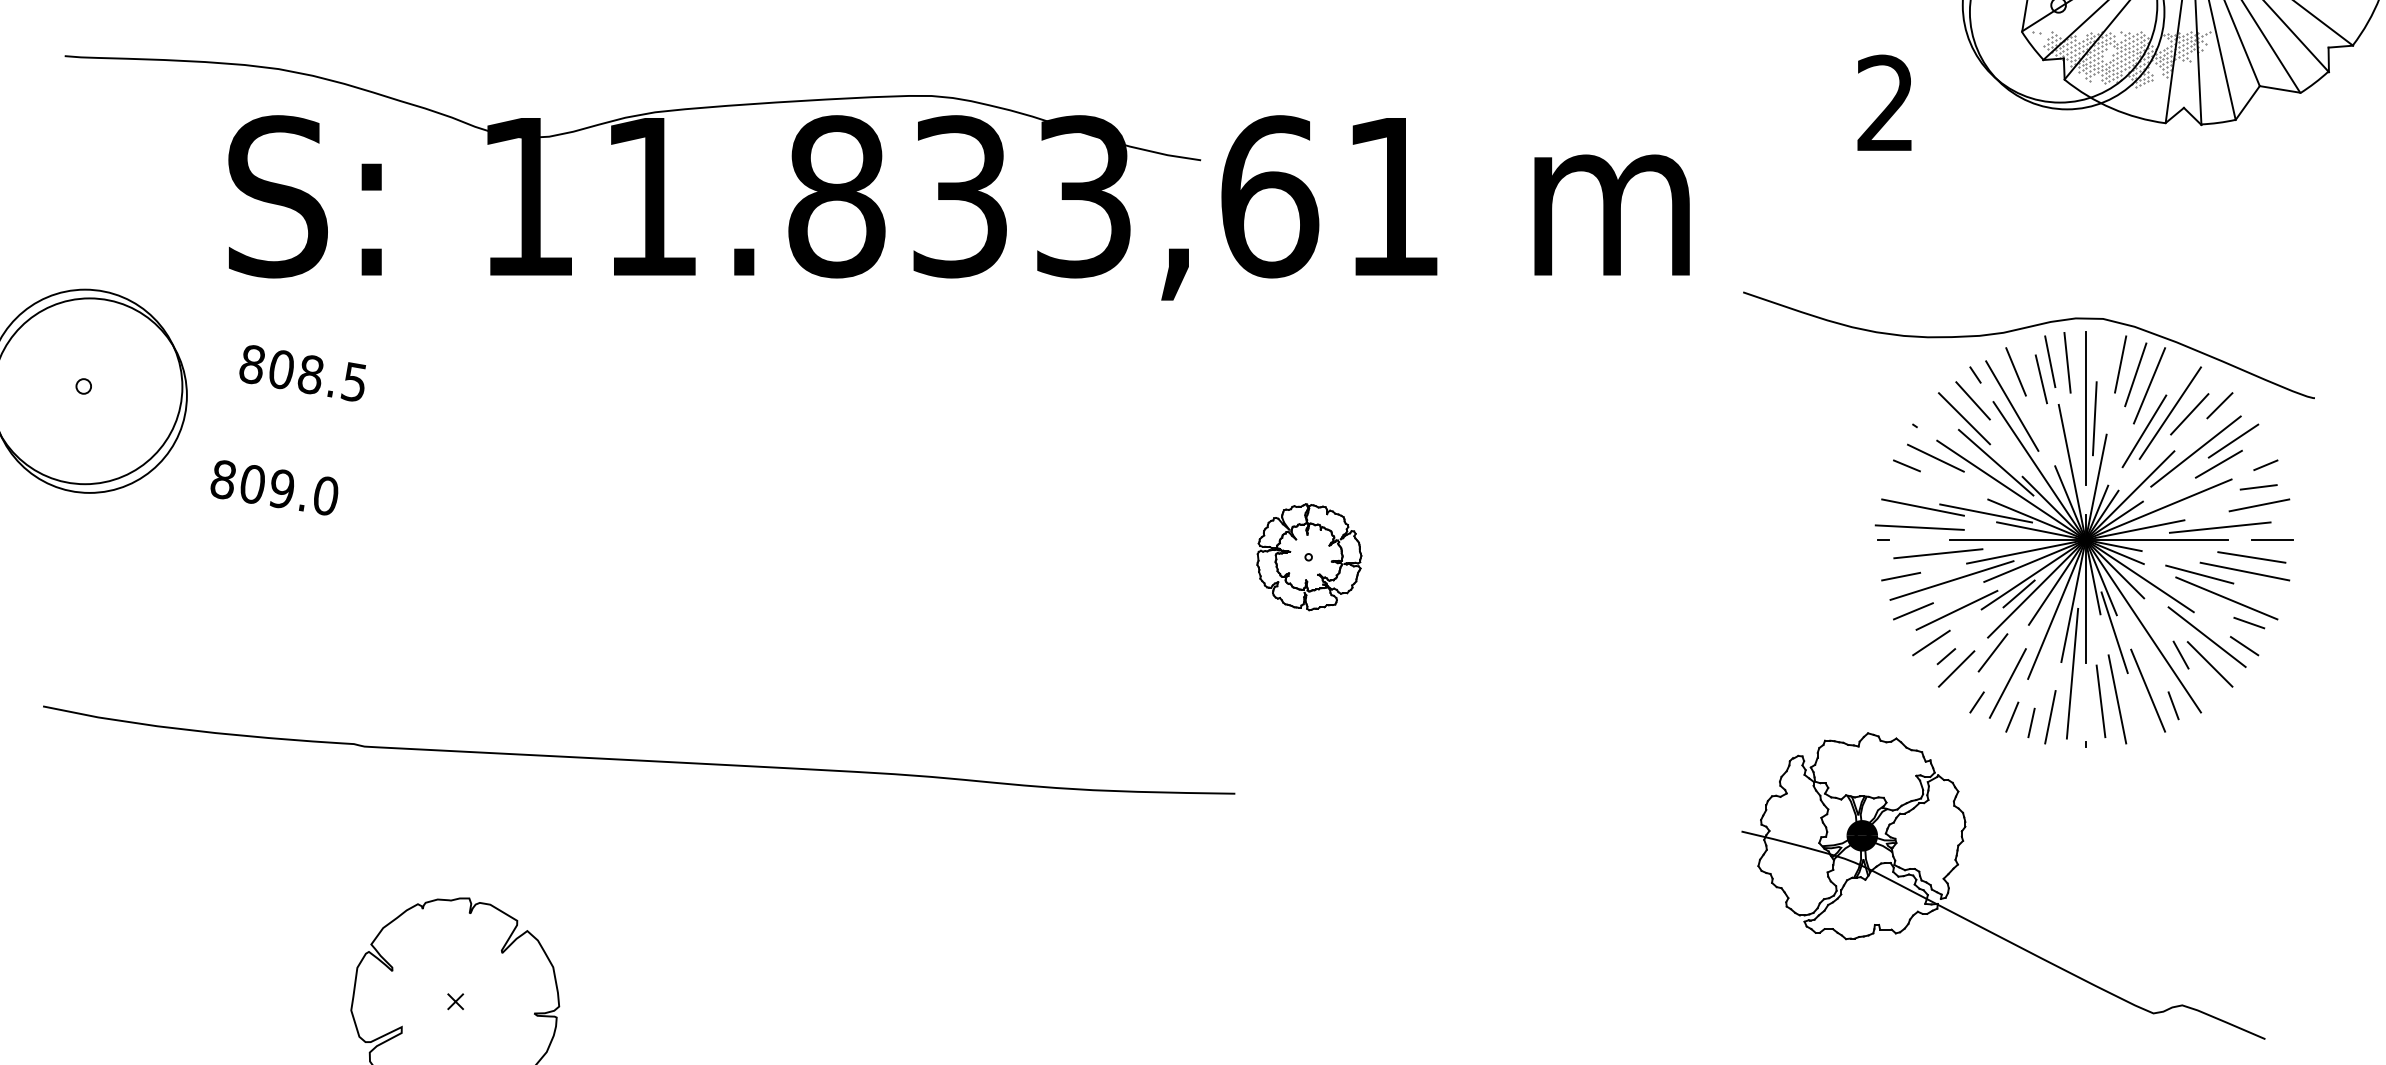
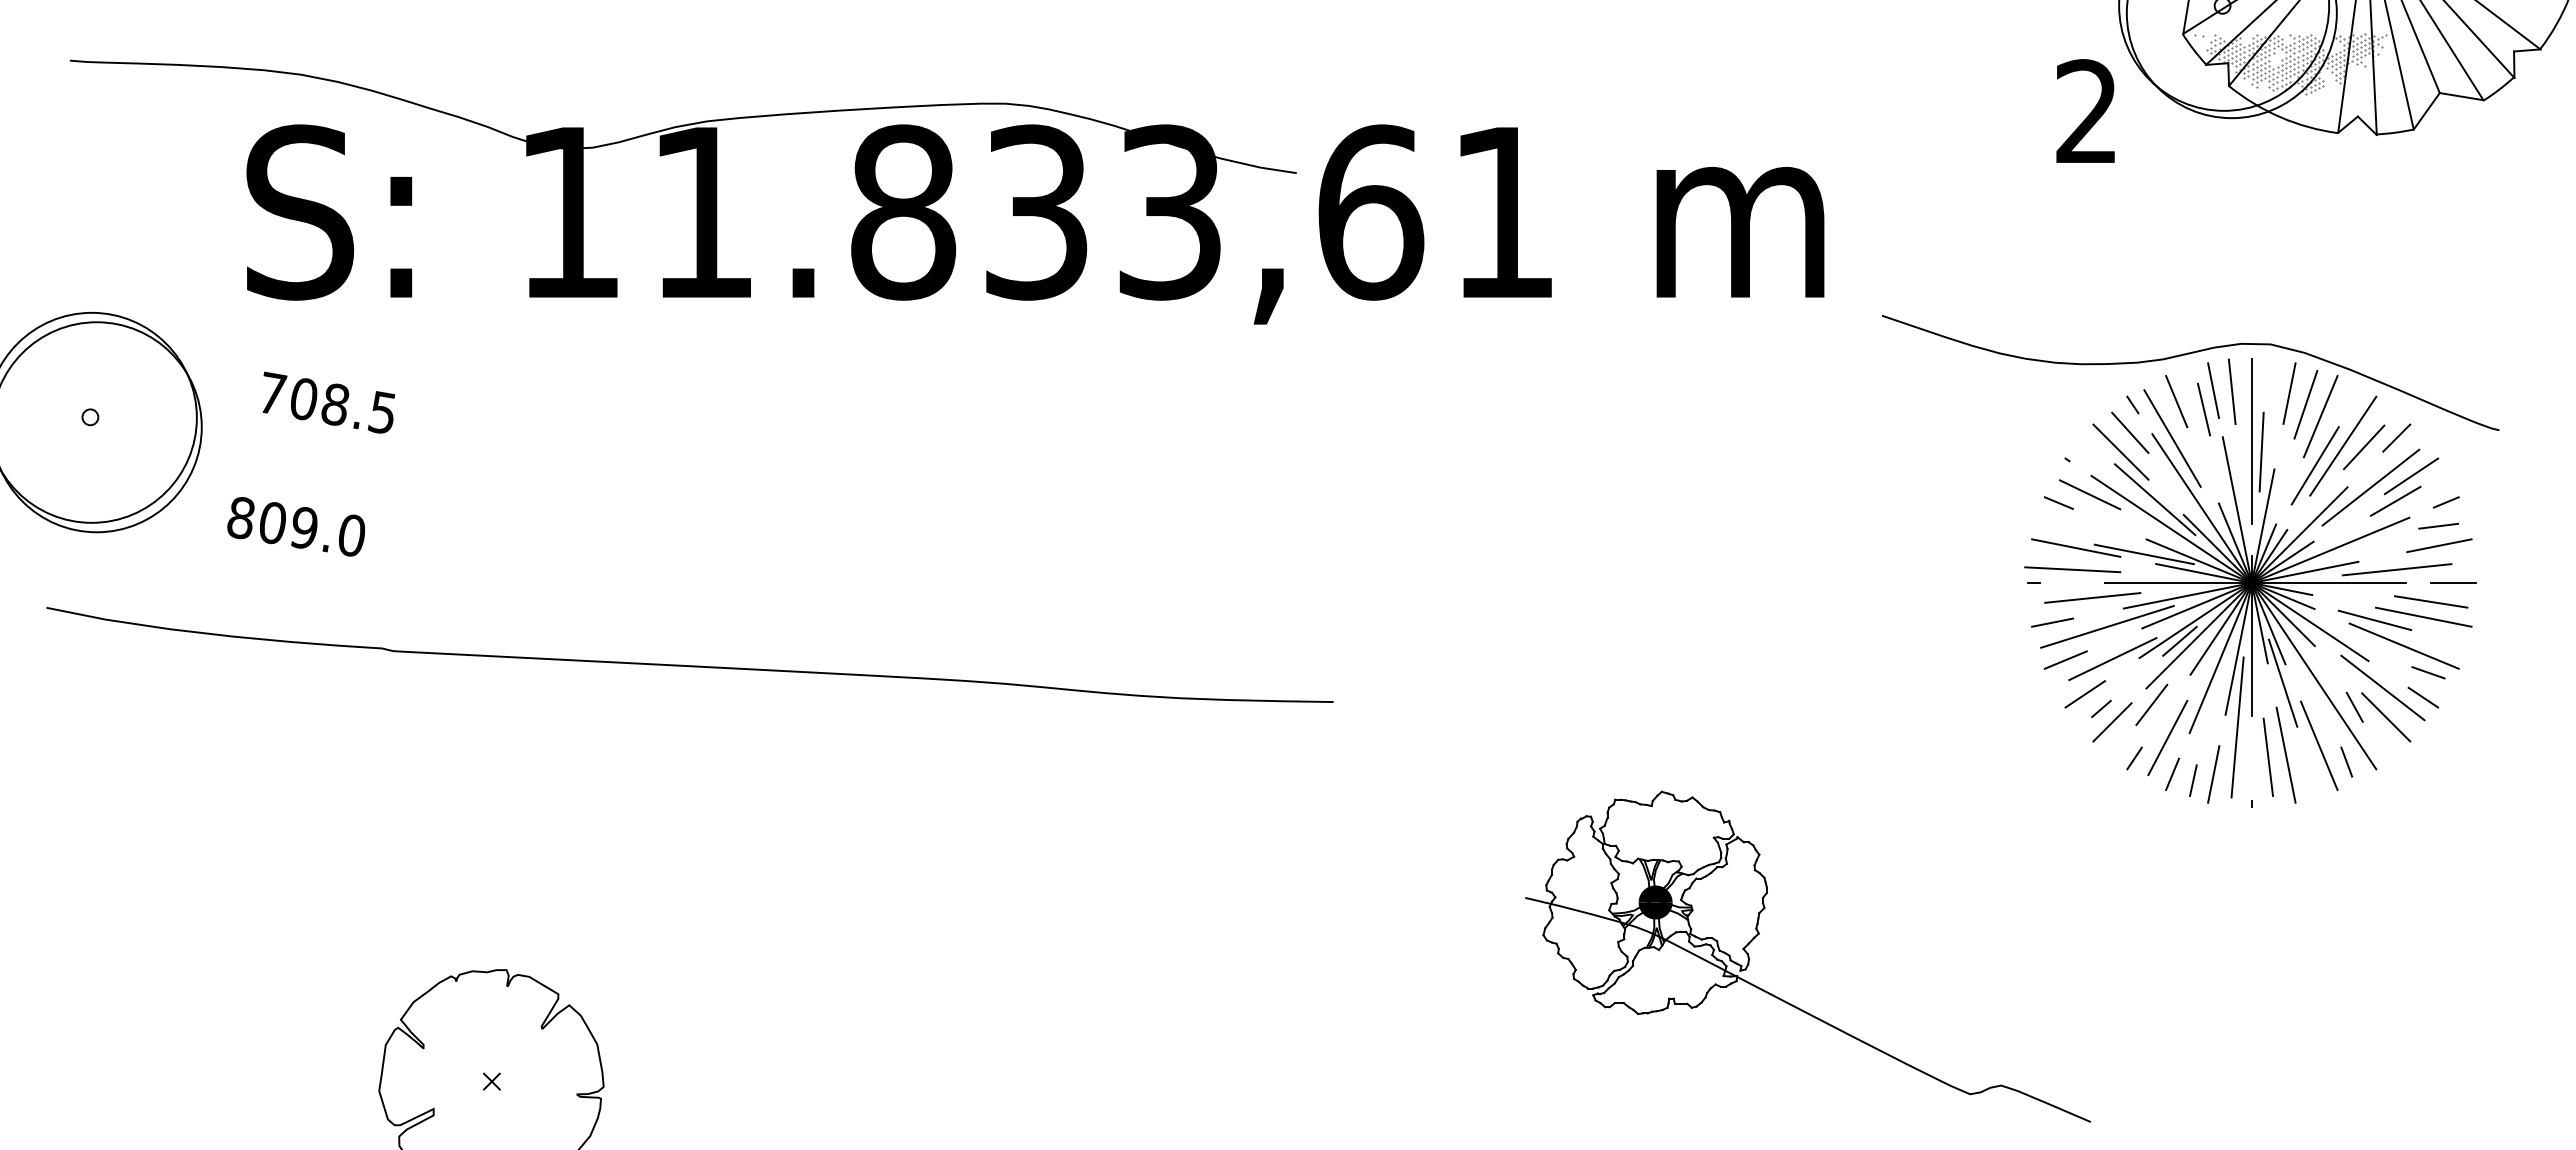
text: (1884, 102) -> (2085, 110), moved
text: (252, 363) -> (272, 392), 808.5 -> 708.5
part: (1309, 557) -> (1413, 601), removed
curve: (638, 759) -> (689, 665), moved
part: (1982, 926) -> (1785, 1000), moved

